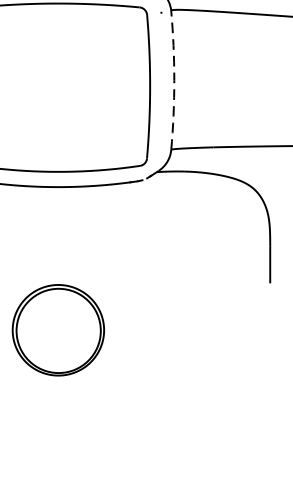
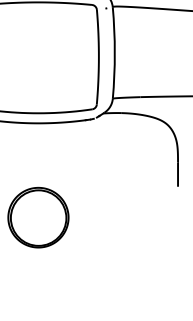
arc: (173, 79) -> (114, 52), dashed -> solid

